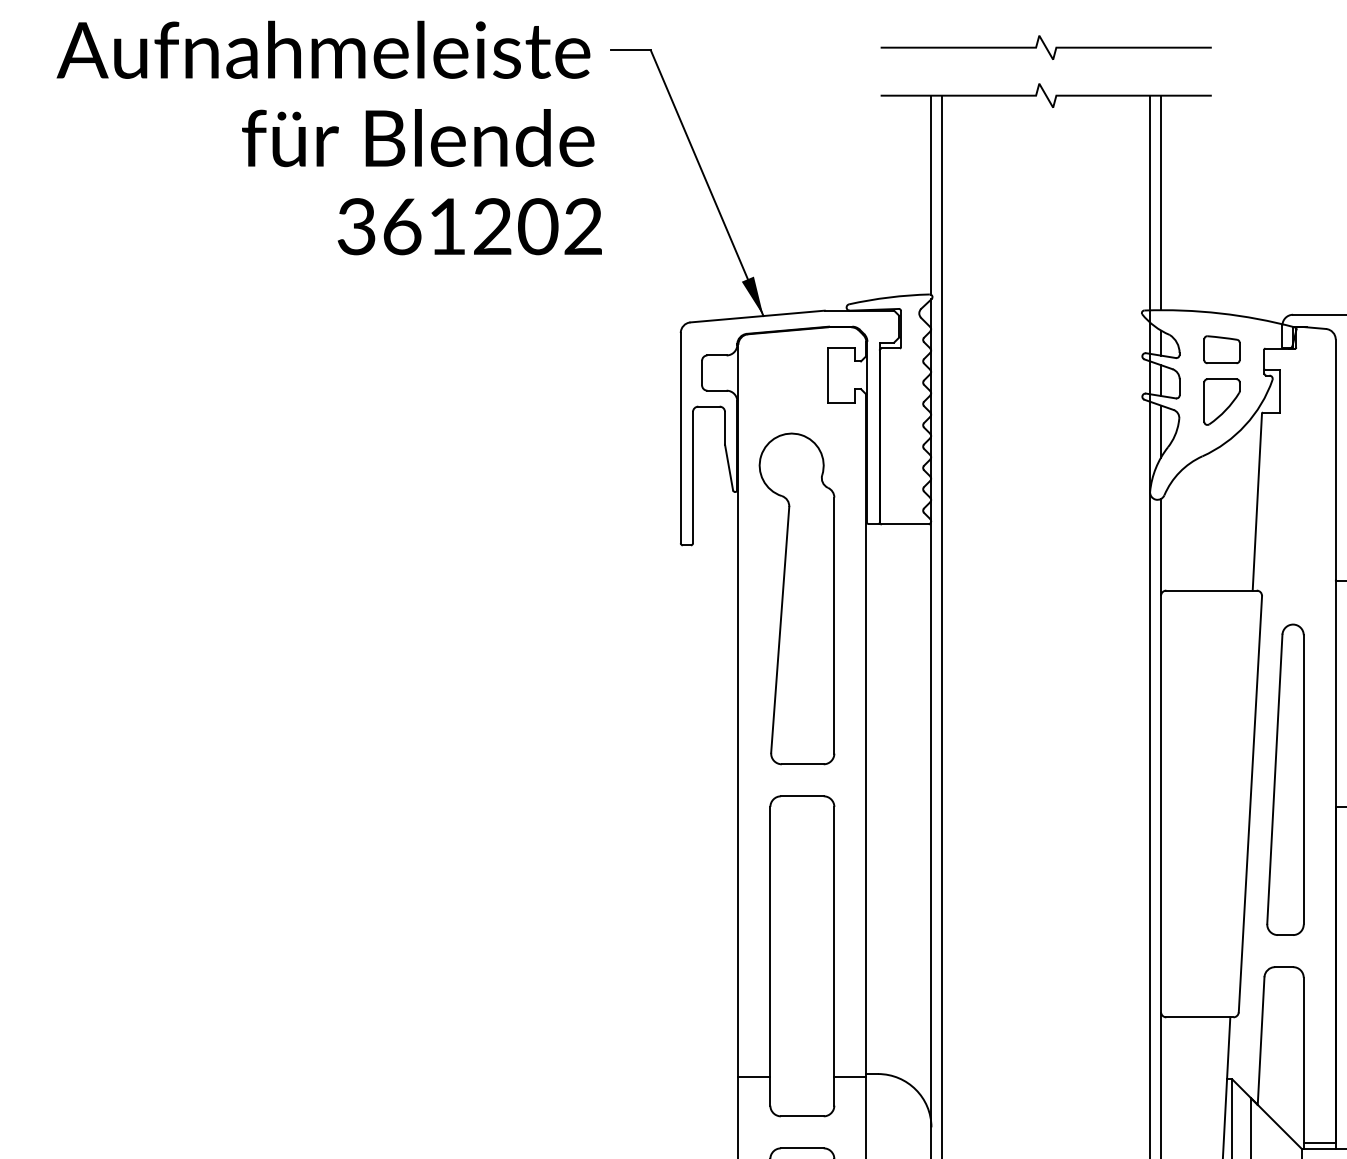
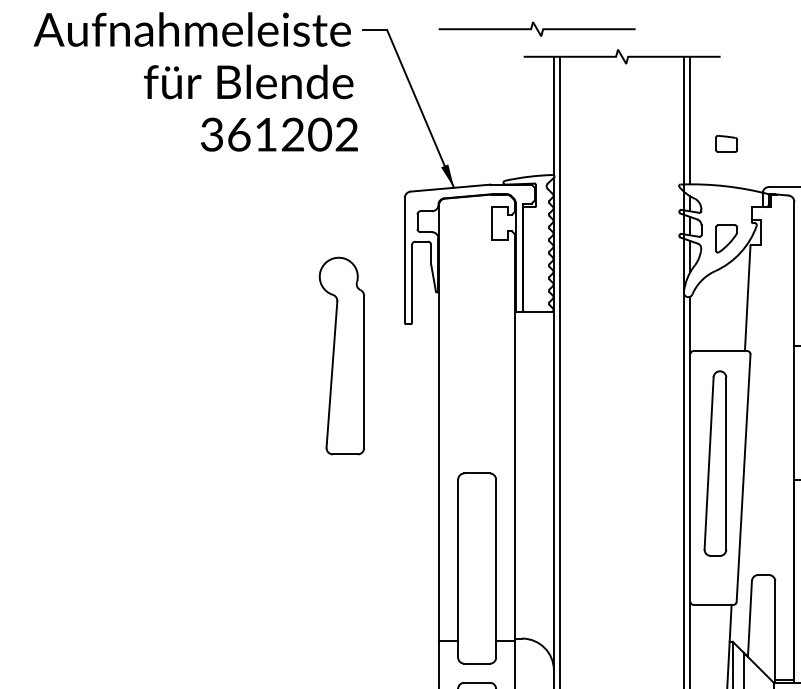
curve: (1045, 46) -> (536, 28), moved
part: (1221, 349) -> (726, 143), moved
part: (796, 597) -> (341, 355), moved
part: (1285, 779) -> (715, 463), moved

